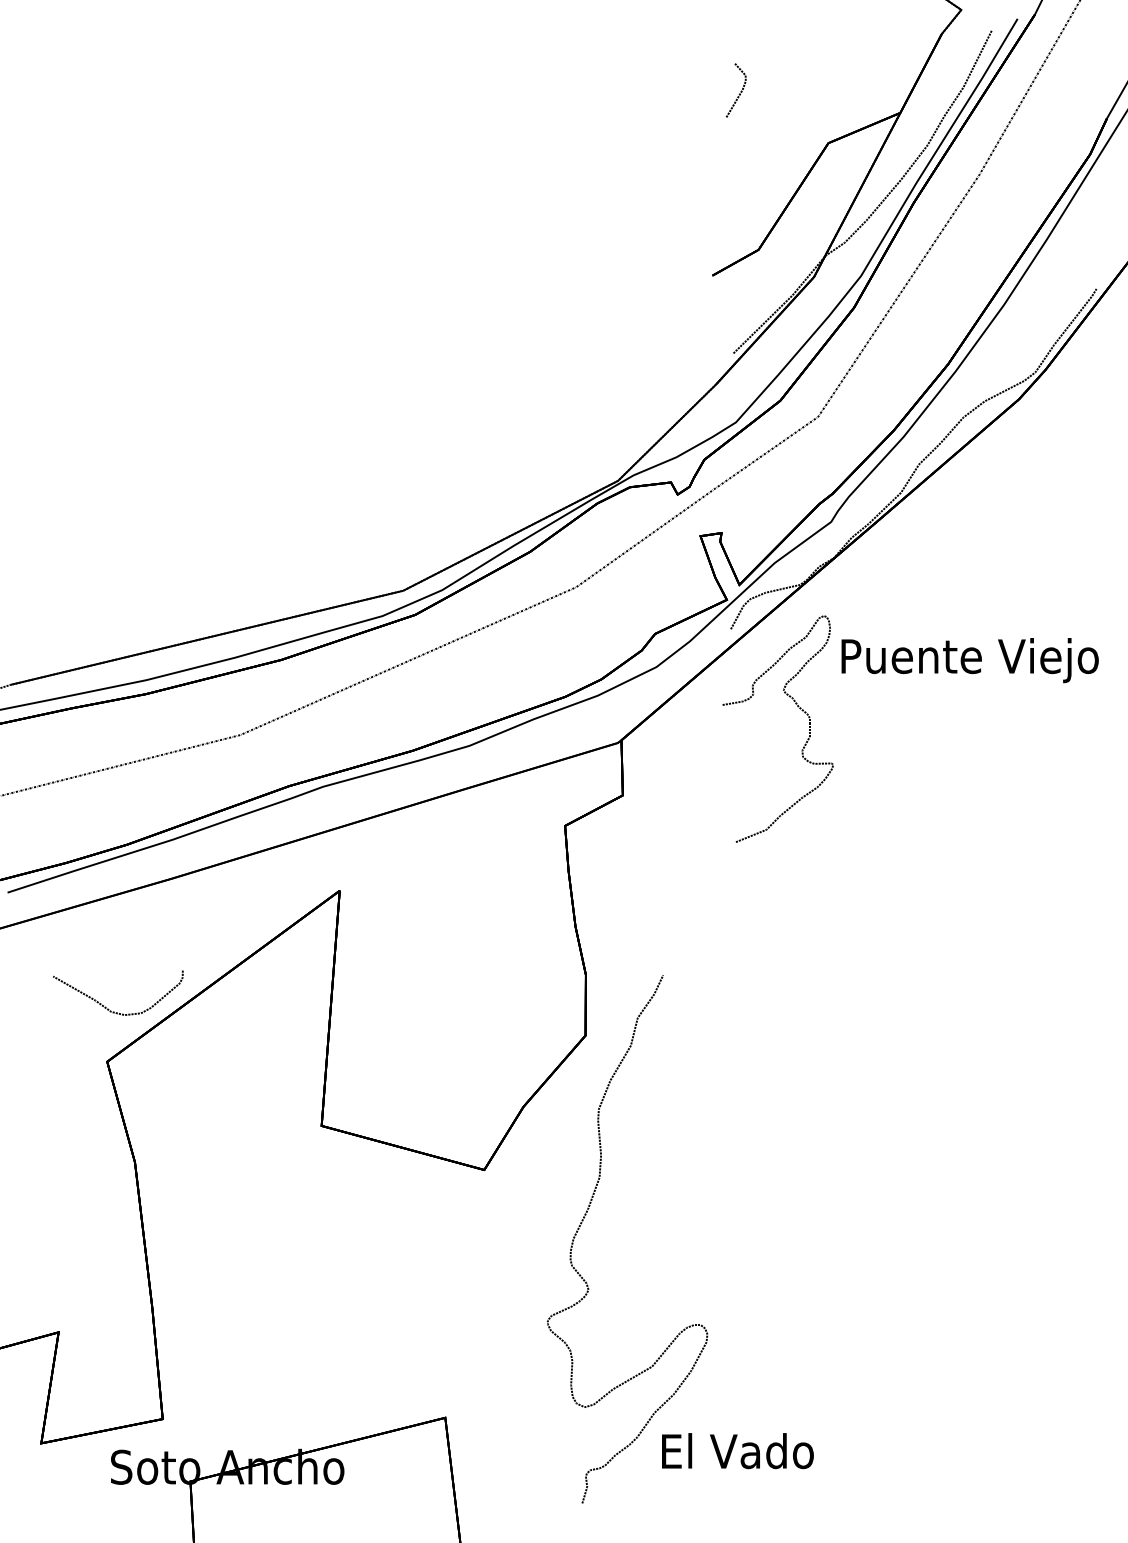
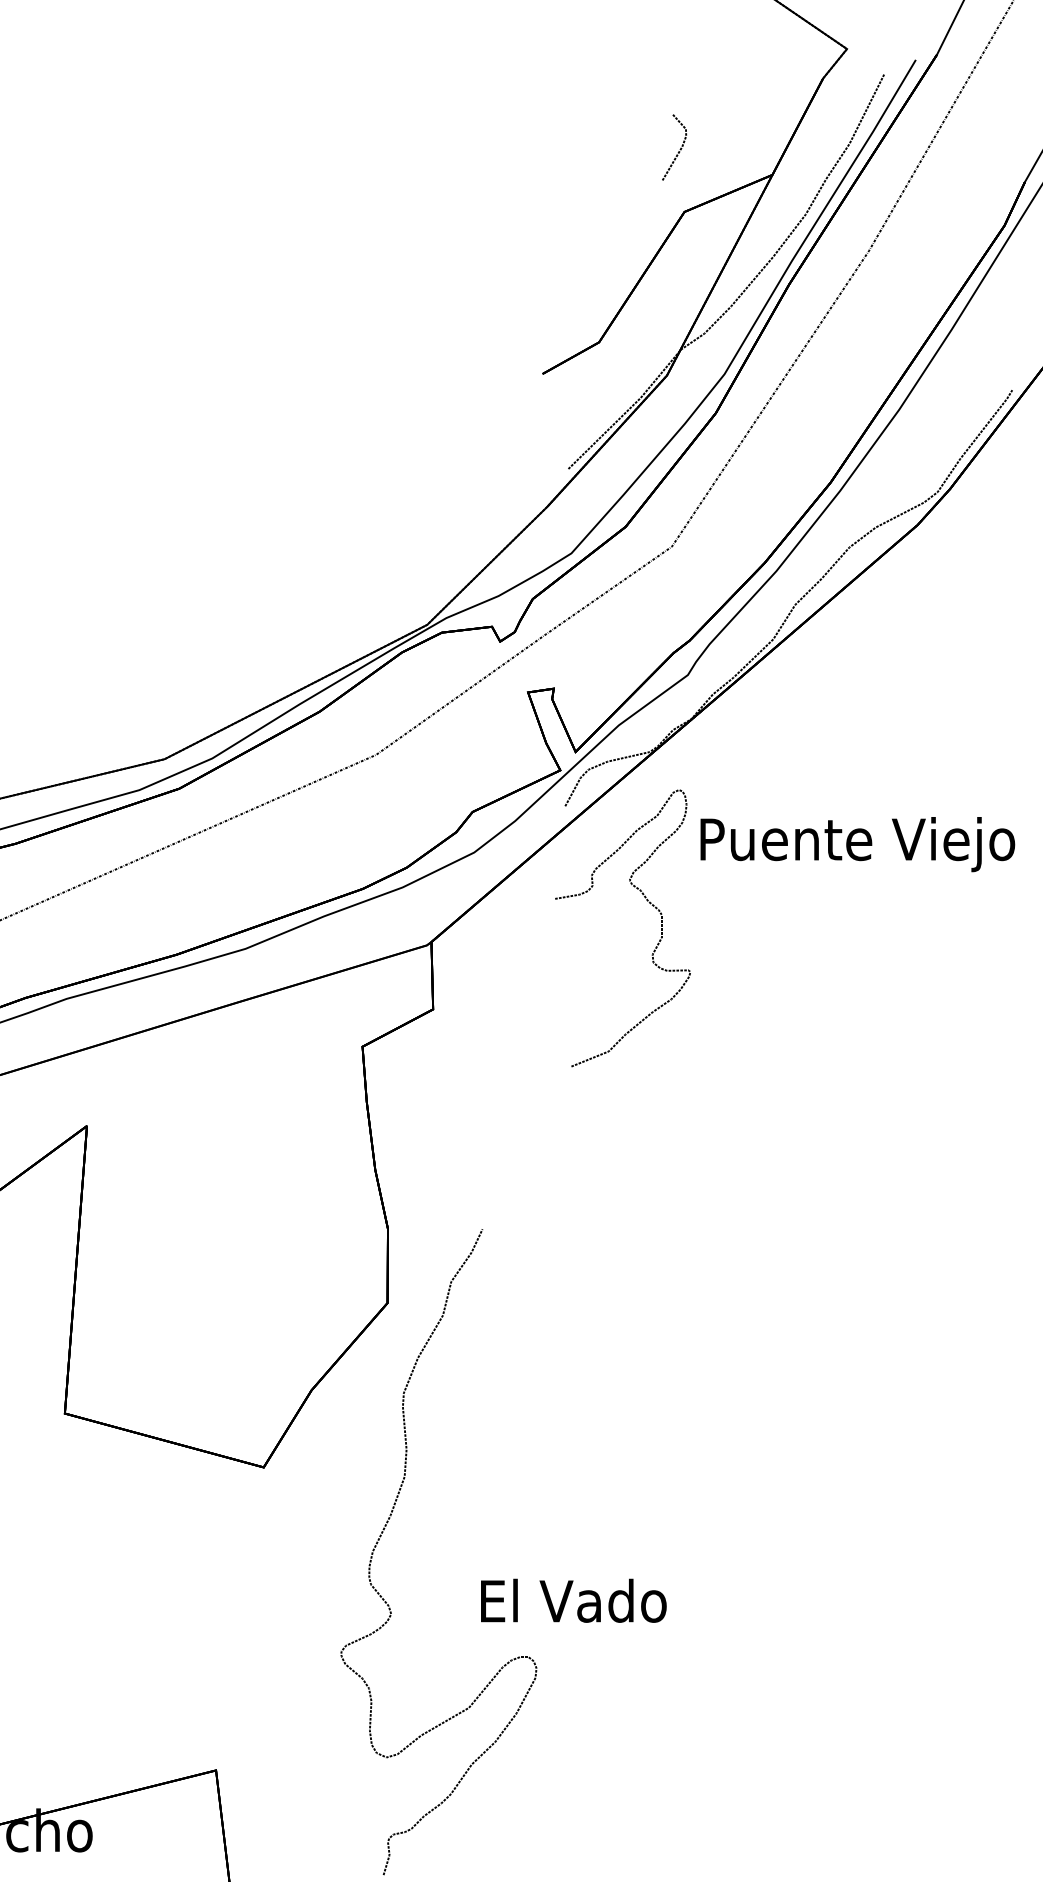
line: (740, 91) -> (679, 148), moved
text: (737, 1451) -> (573, 1601), moved

